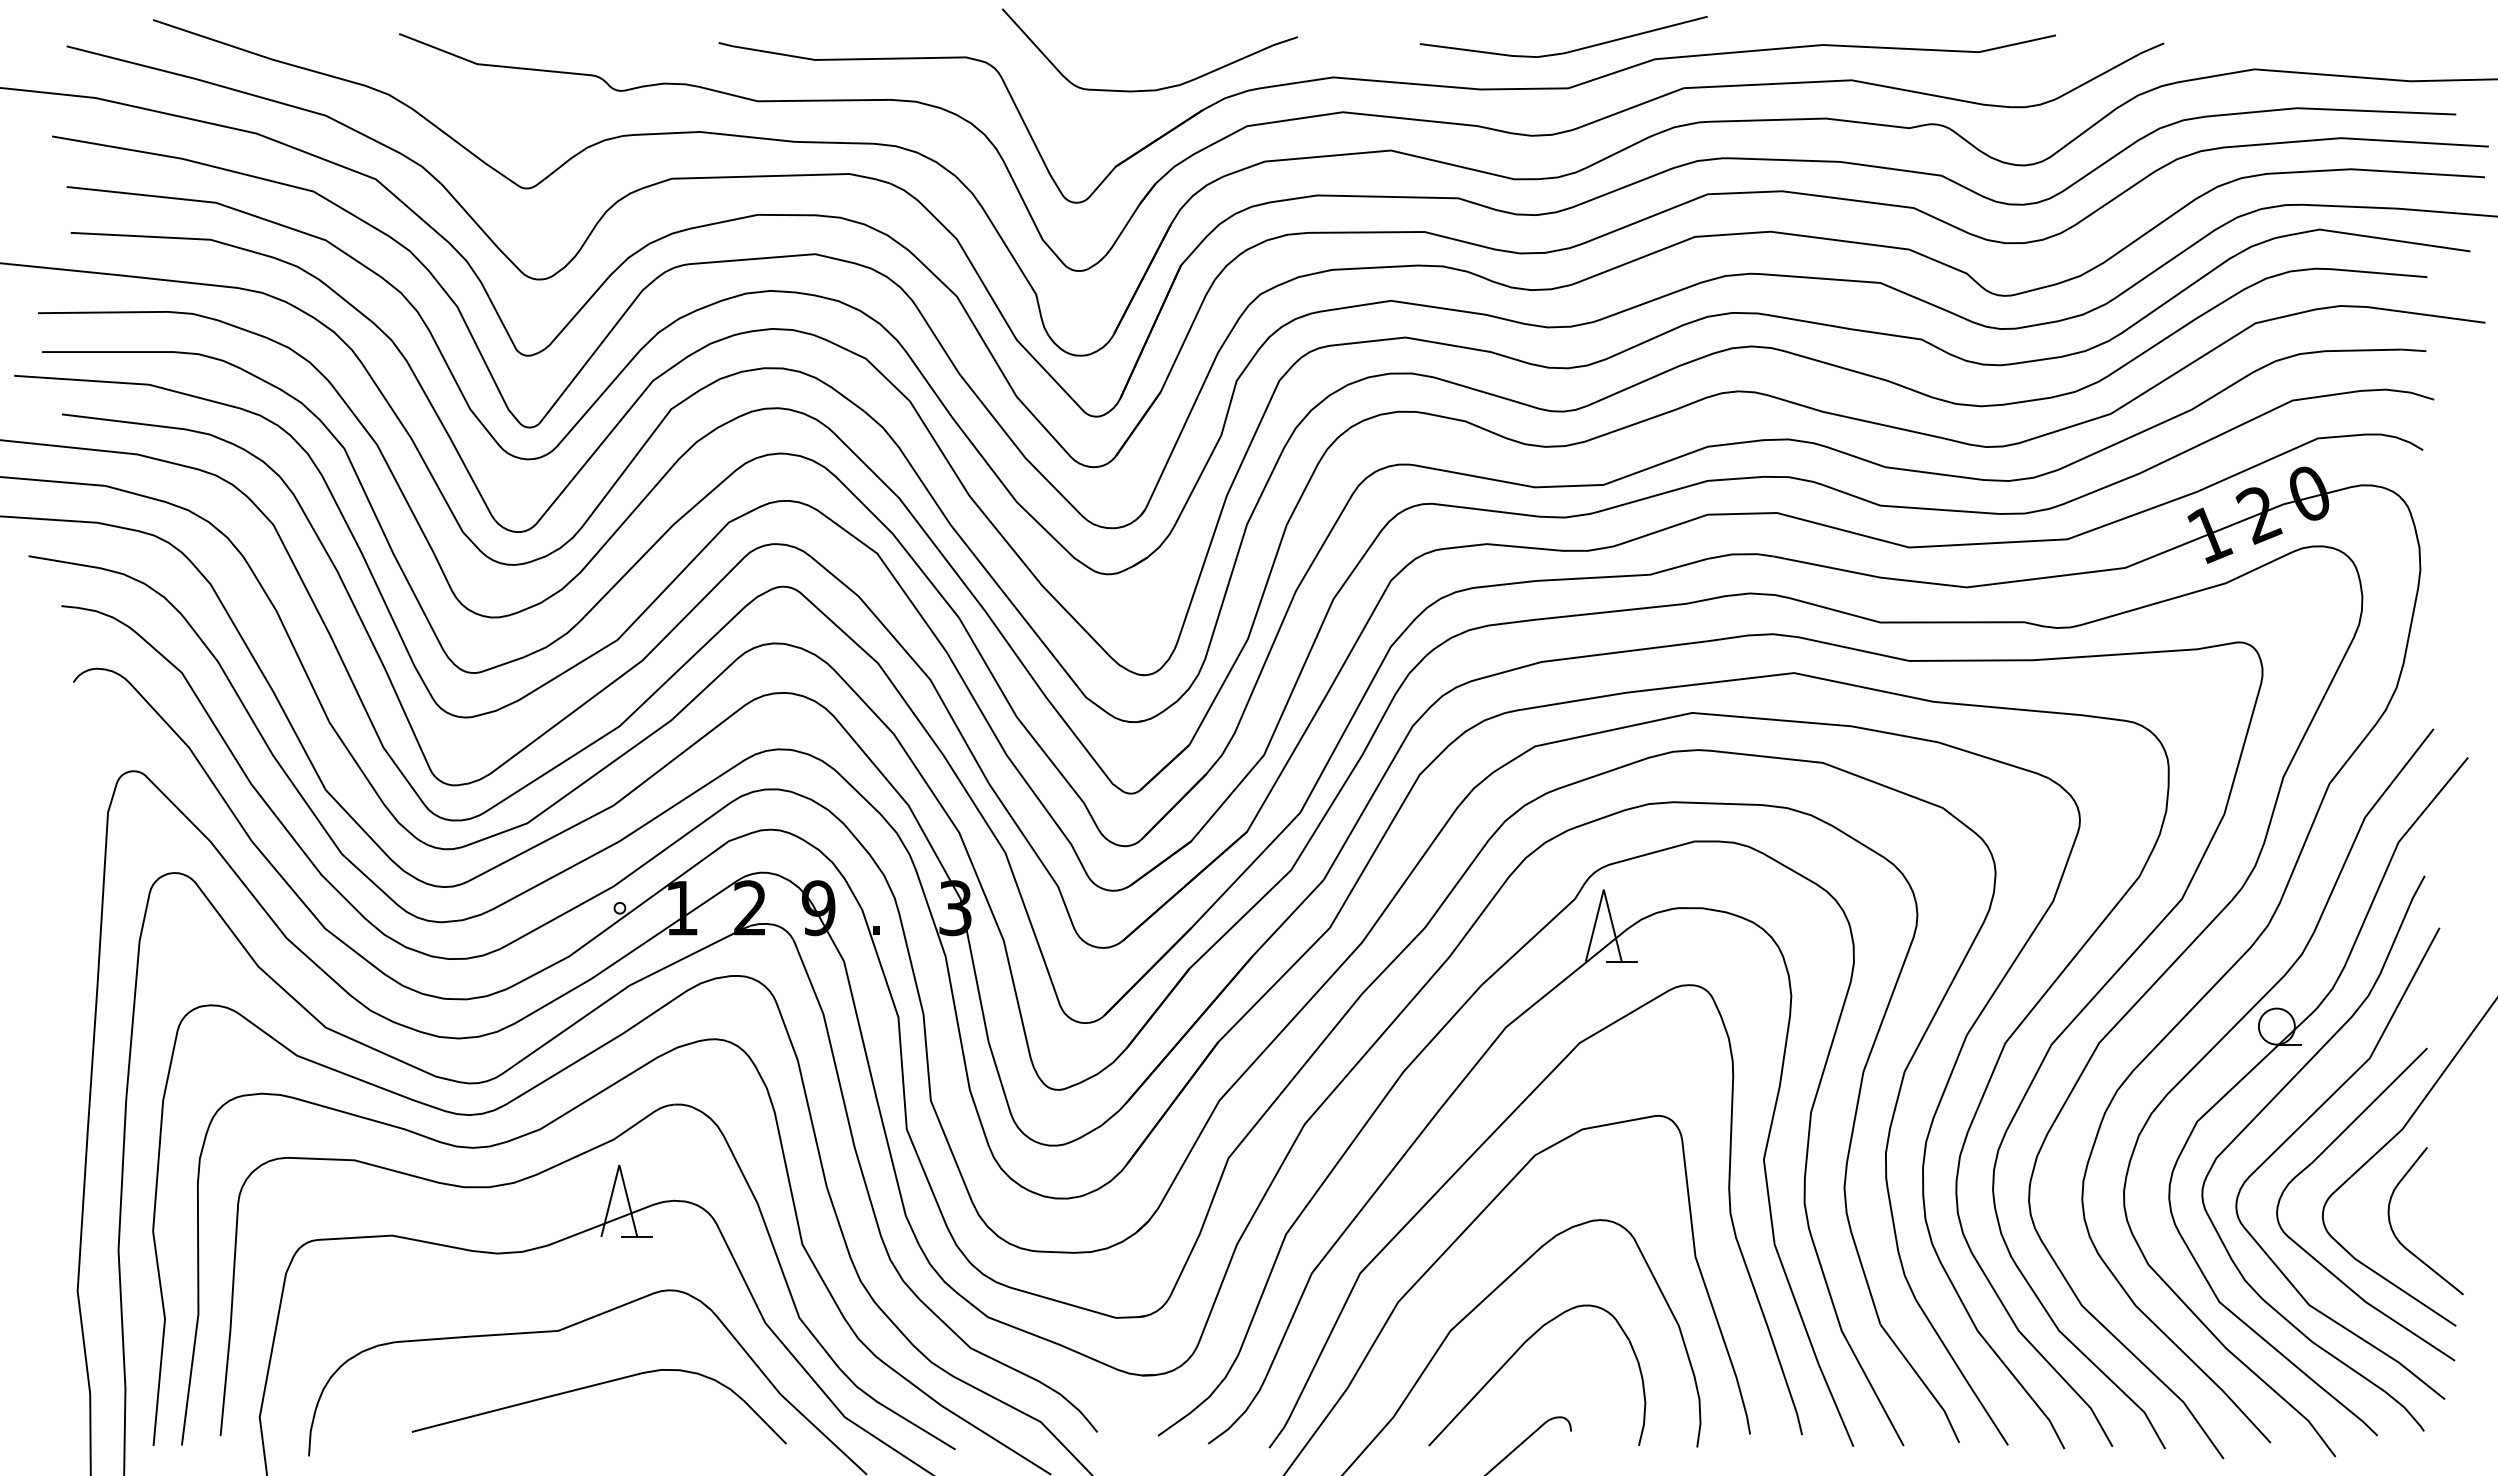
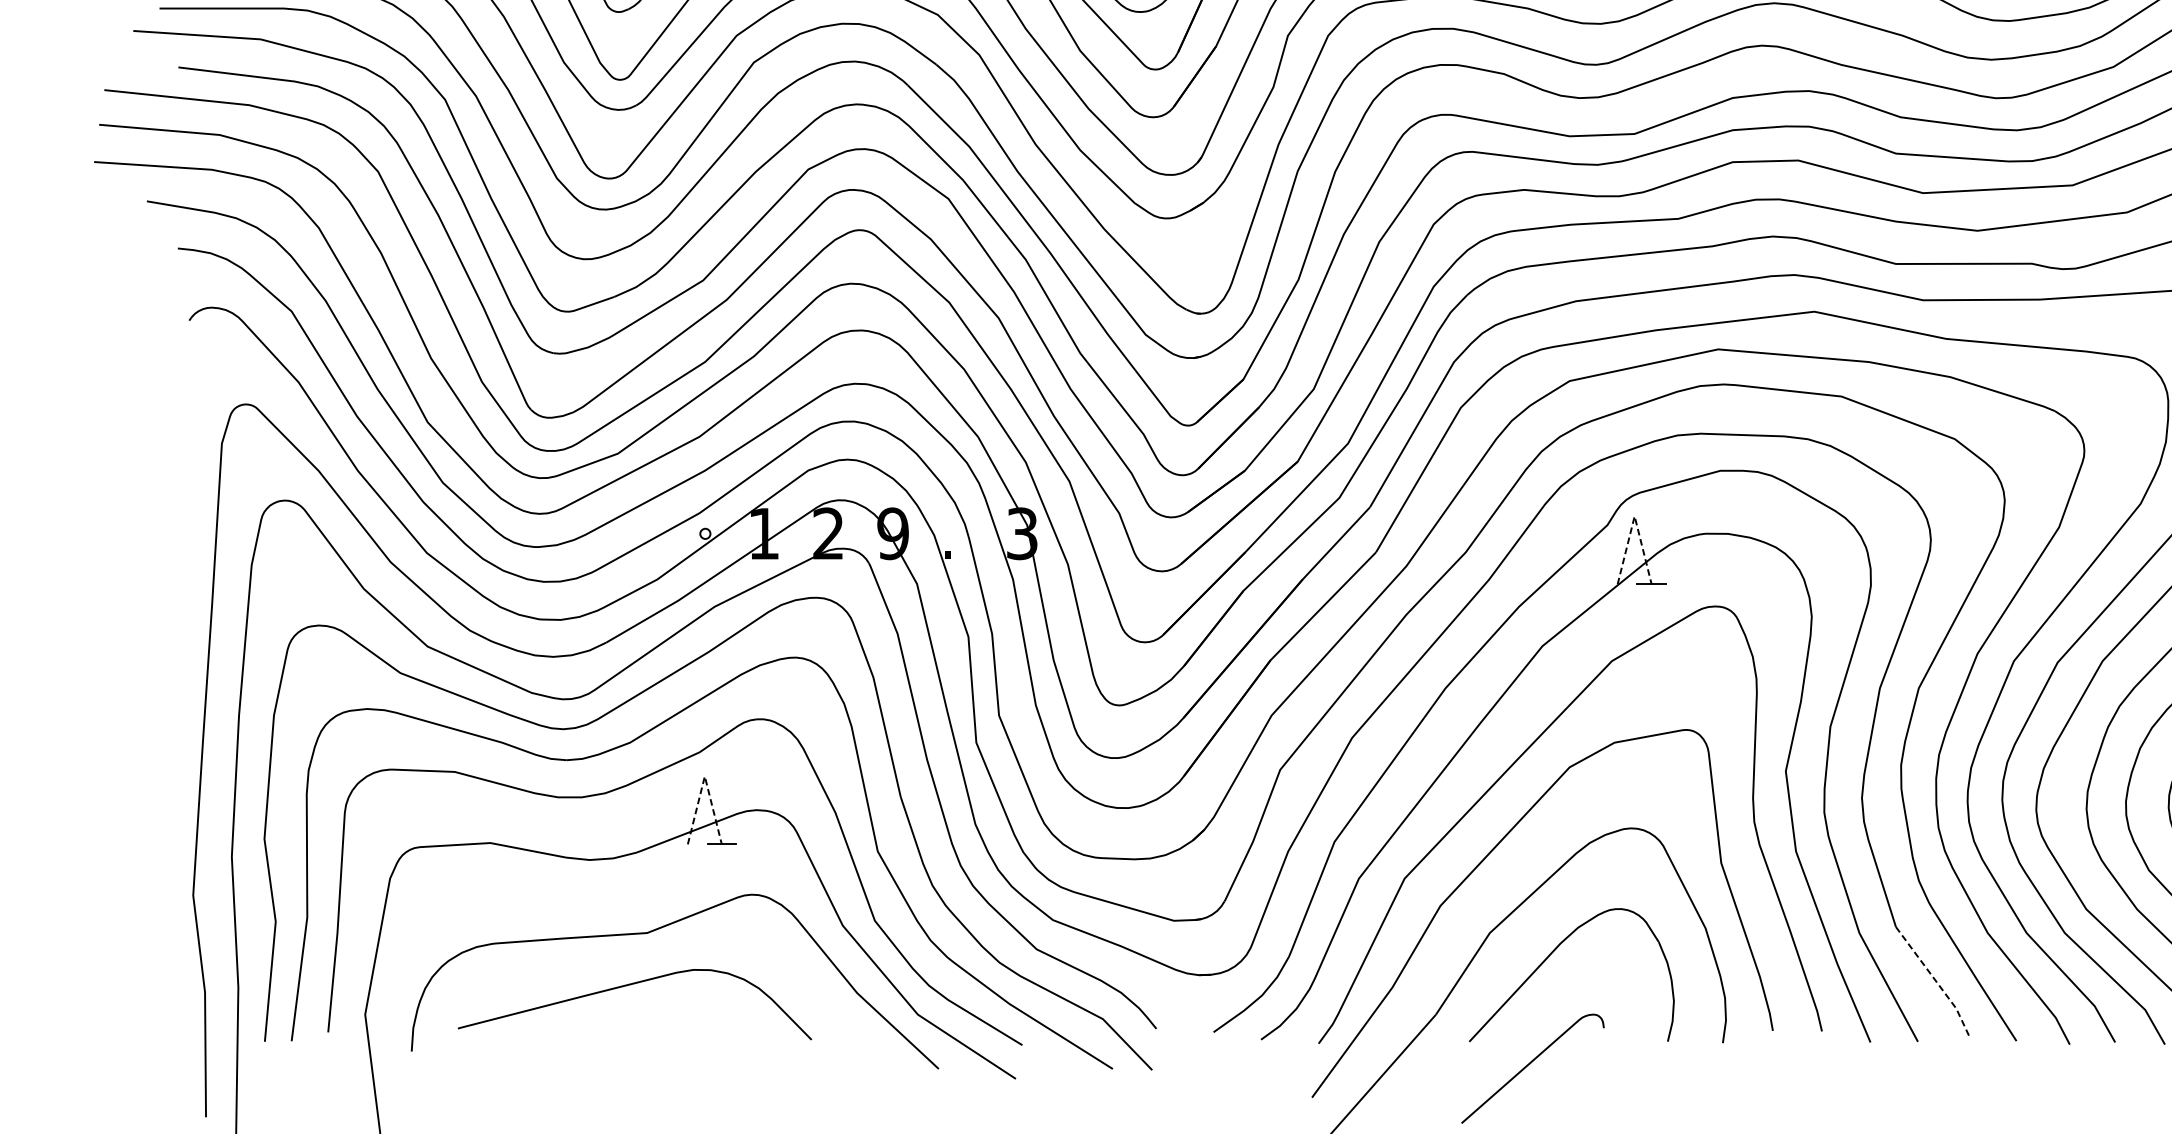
line: (1603, 889) -> (1634, 516), solid -> dashed
line: (619, 1165) -> (704, 776), solid -> dashed
line: (1923, 1382) -> (1936, 981), solid -> dashed
curve: (594, 1386) -> (630, 985), moved

